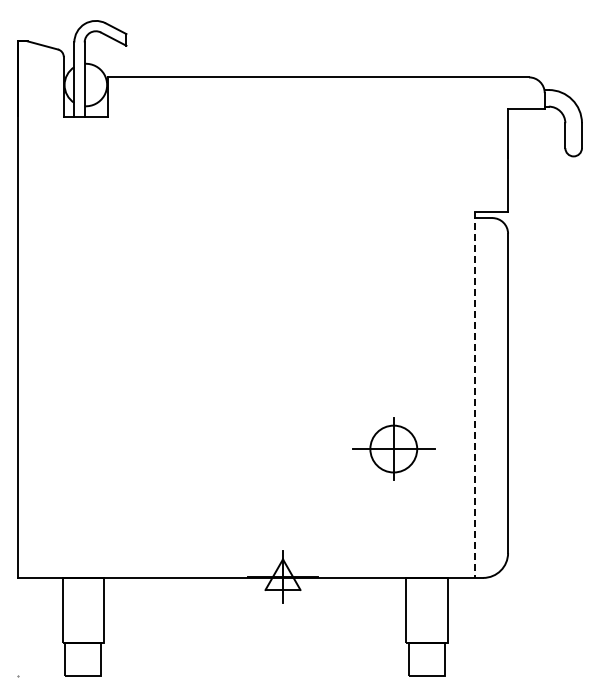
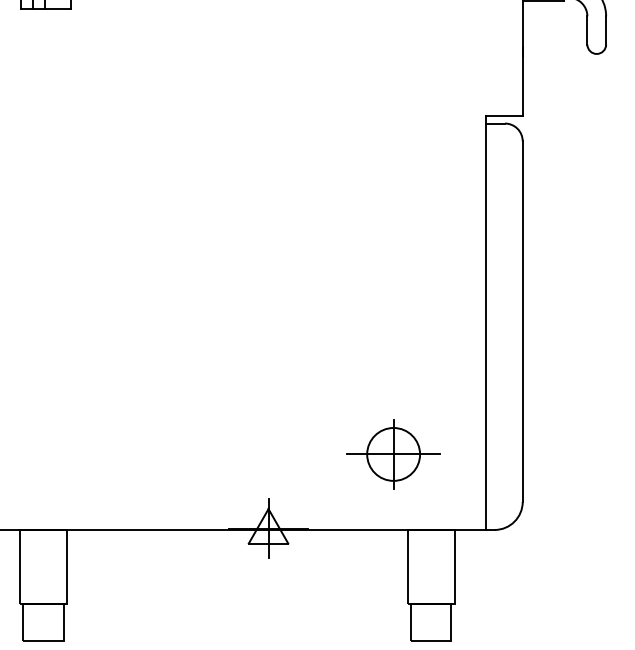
line: (475, 395) -> (485, 323), dashed -> solid
part: (393, 448) -> (393, 453), moved

